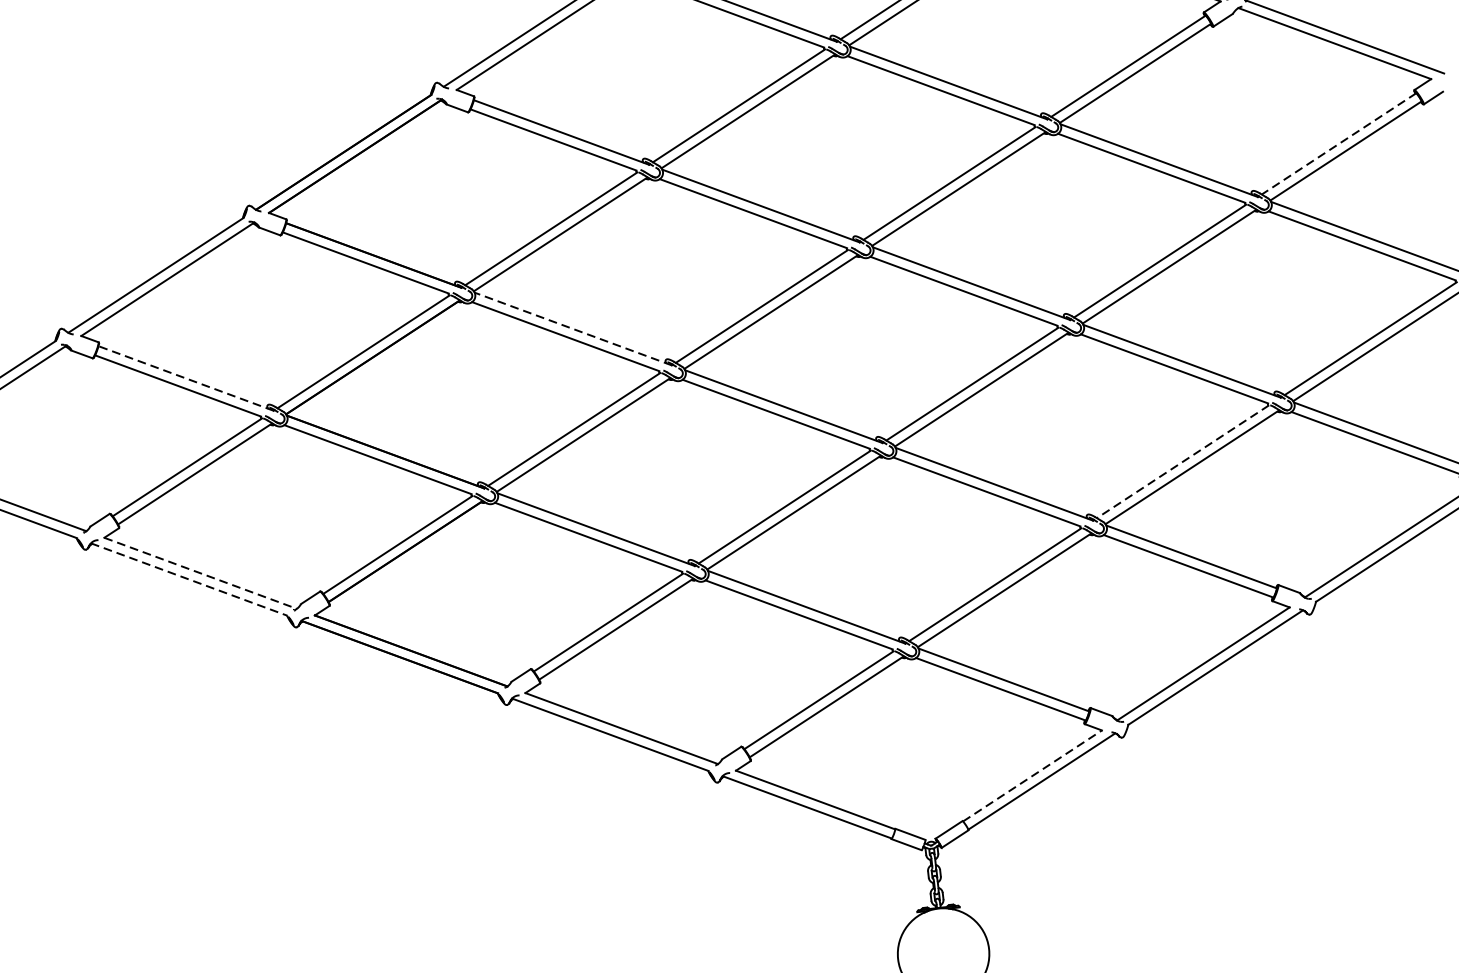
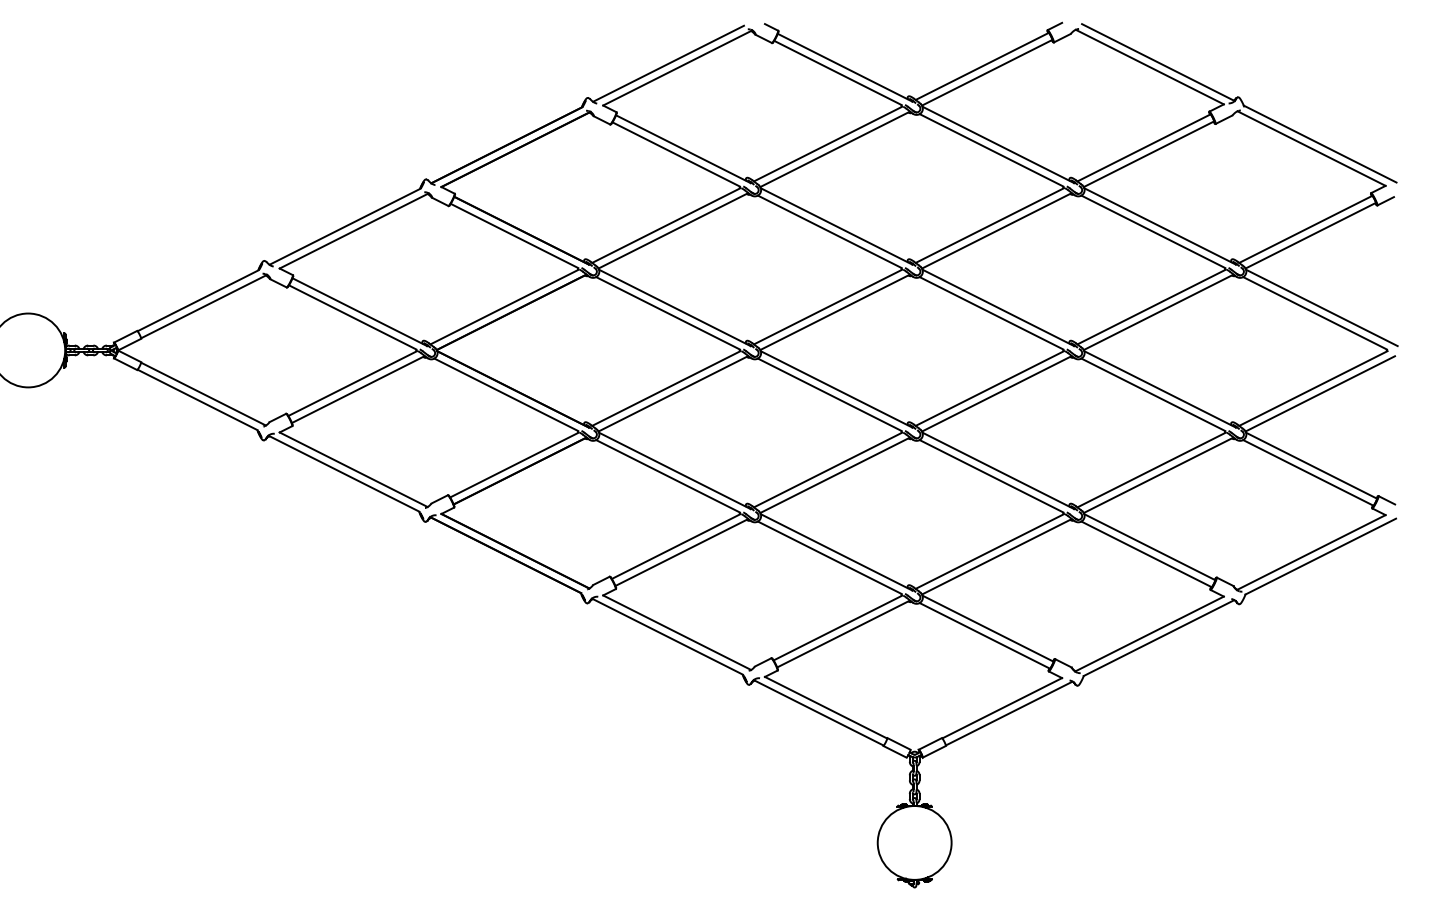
line: (1338, 144) -> (1305, 229), dashed -> solid
line: (572, 328) -> (674, 307), dashed -> solid
line: (185, 377) -> (359, 311), dashed -> solid
line: (1182, 462) -> (1151, 470), dashed -> solid
line: (200, 573) -> (353, 469), dashed -> solid
line: (188, 579) -> (343, 473), dashed -> solid
line: (1032, 776) -> (1002, 708), dashed -> solid

